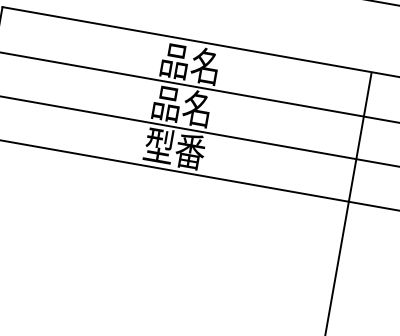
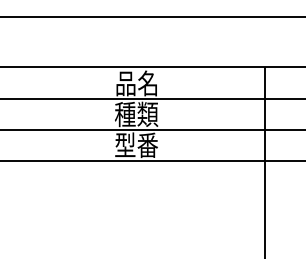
text: (182, 106) -> (136, 114), 品名 -> 種類

